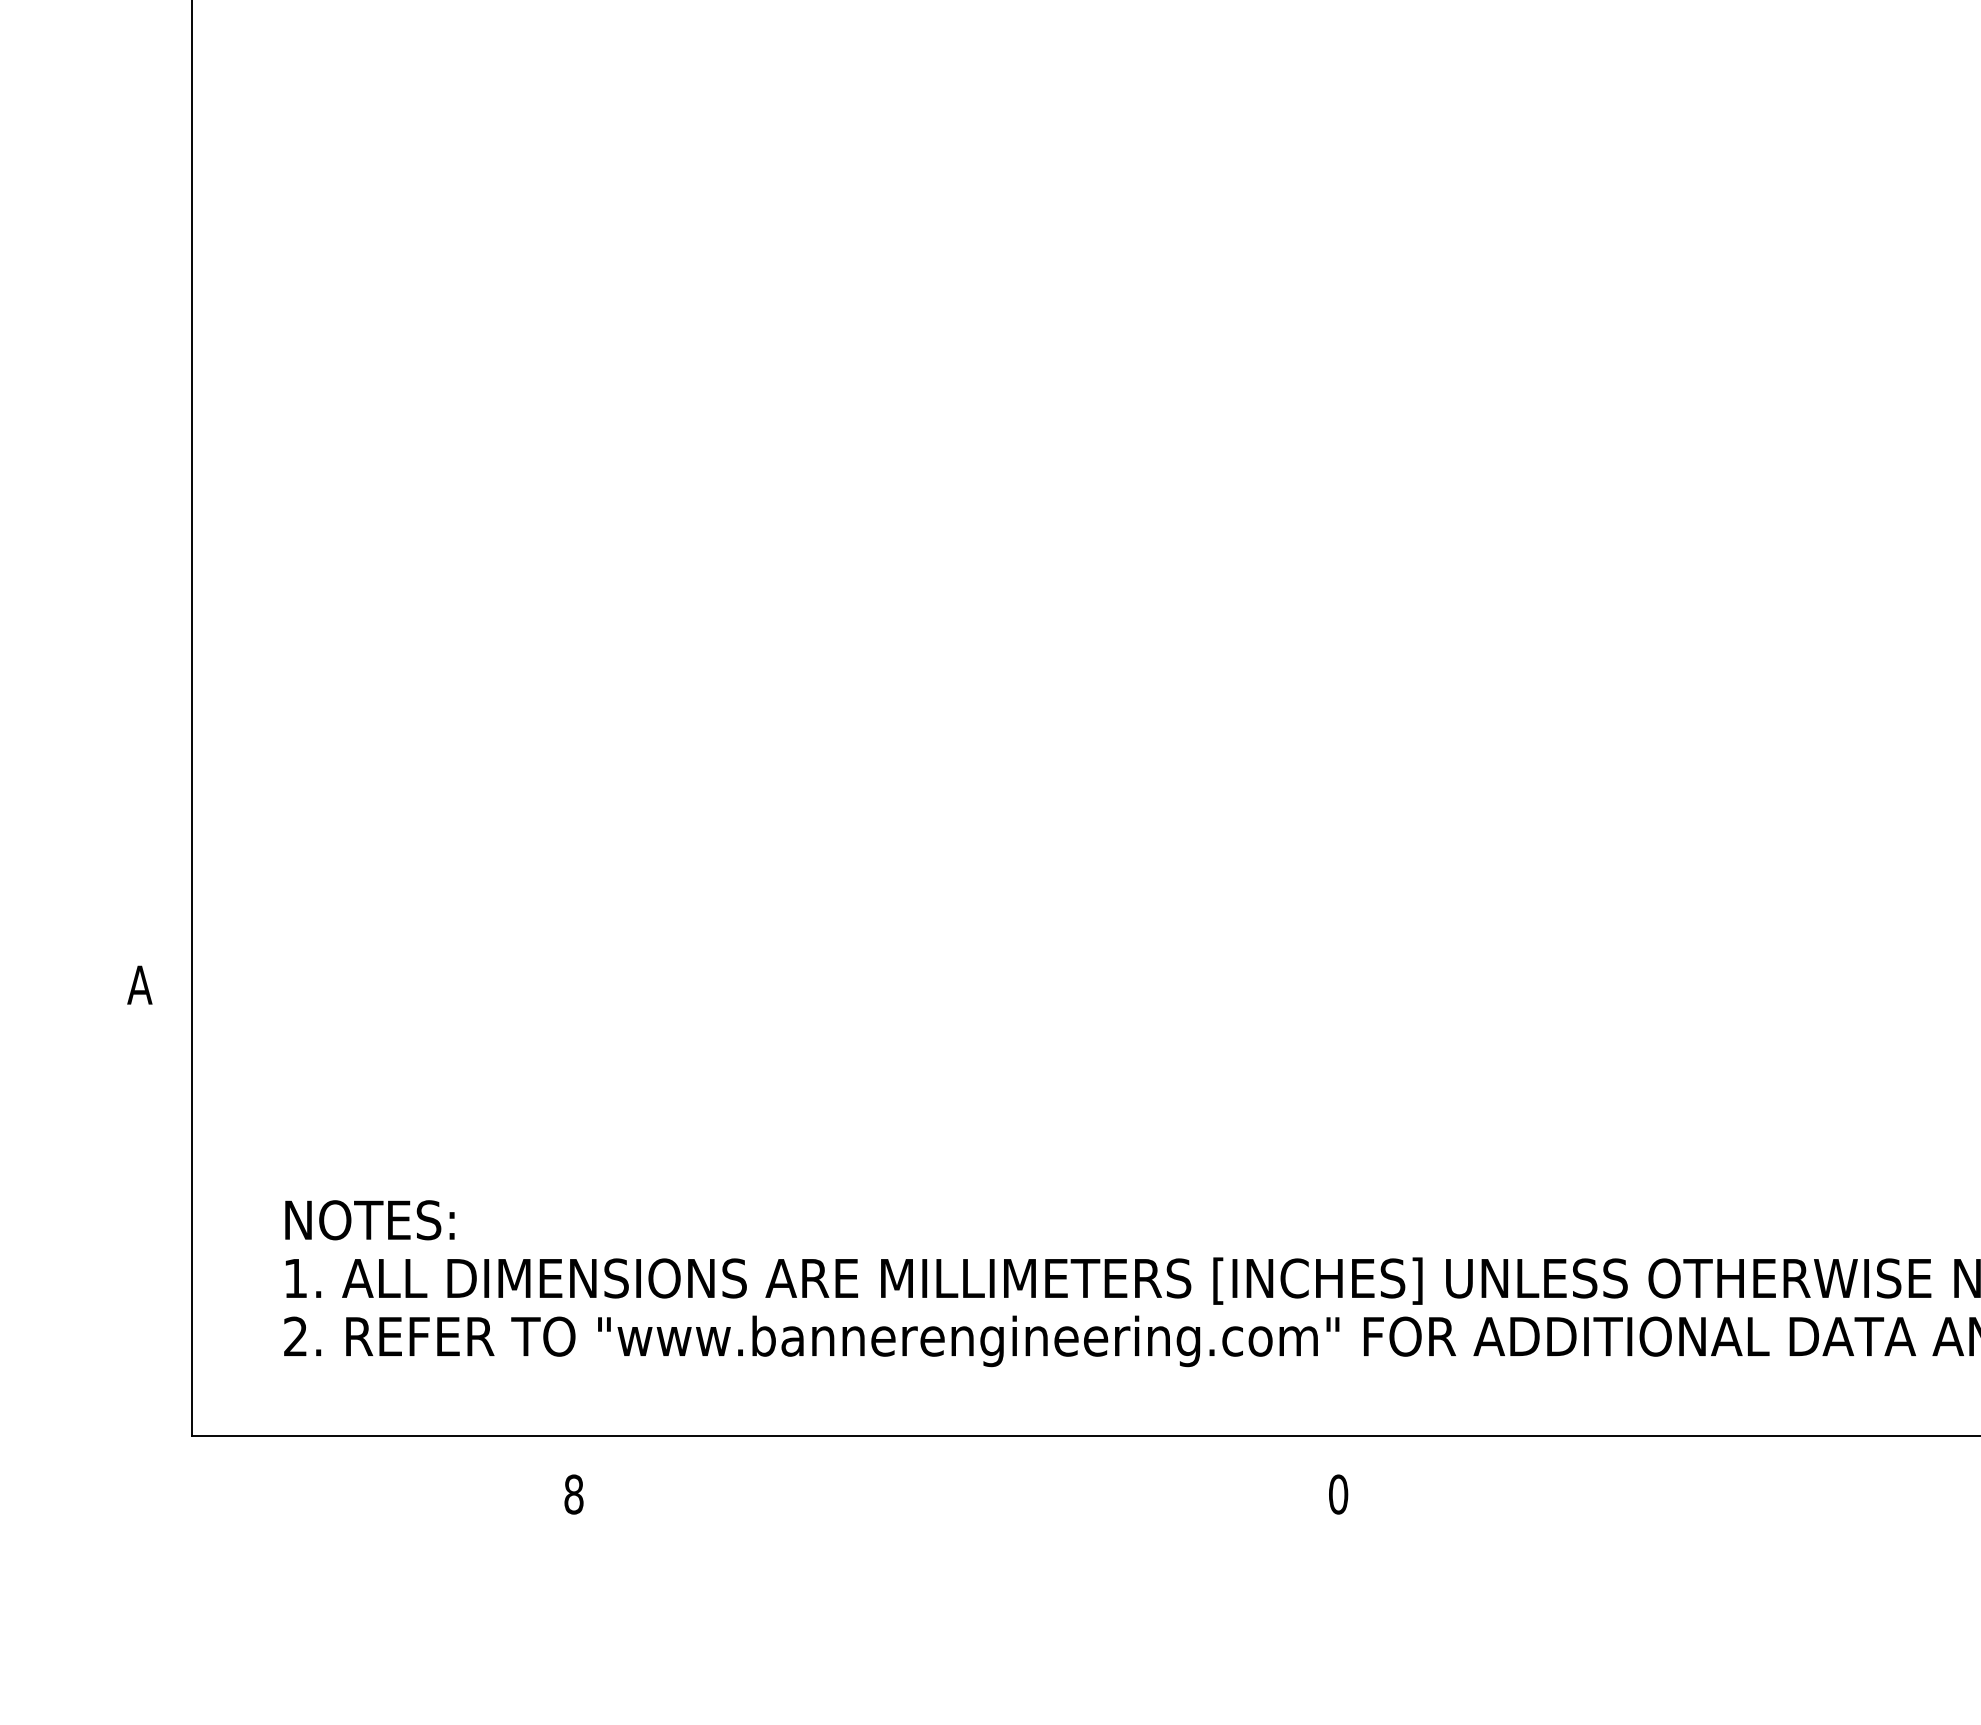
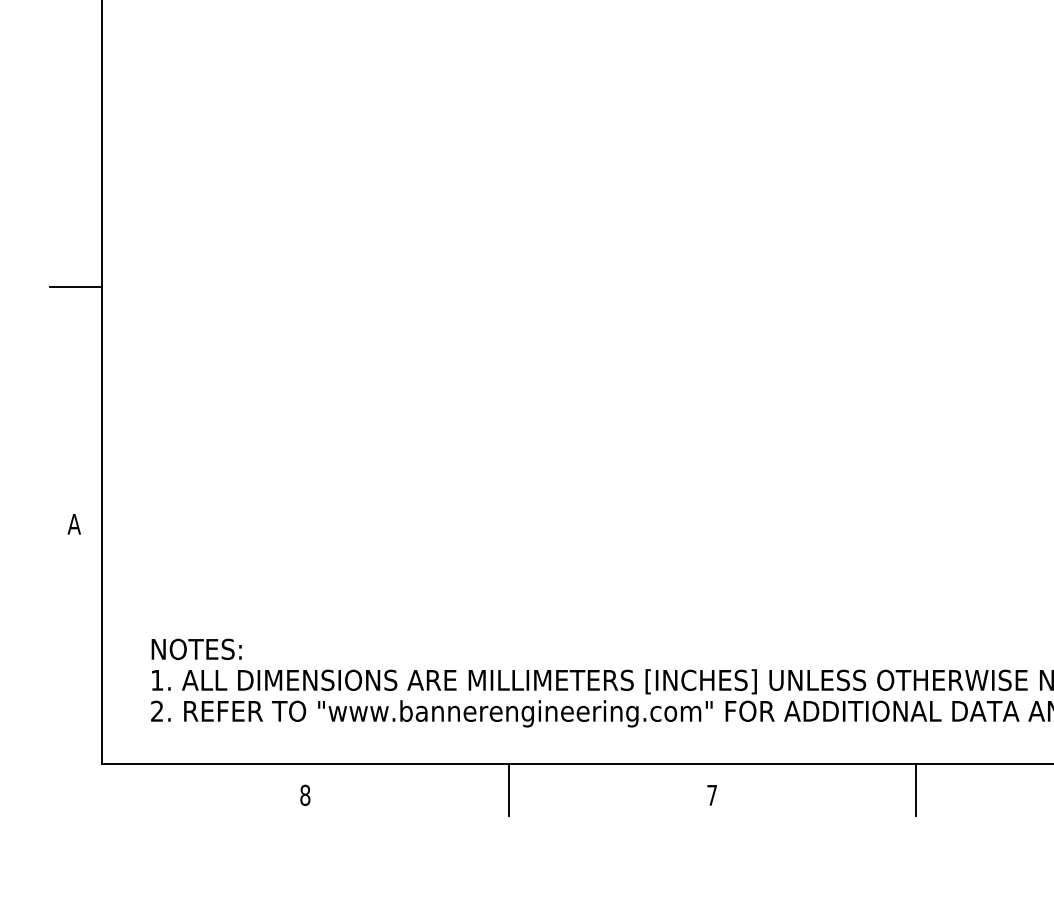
line: (142, 538) -> (75, 286), added
line: (955, 1485) -> (508, 790), added
line: (1720, 1485) -> (915, 790), added
text: (1339, 1492) -> (712, 794), 0 -> 7

